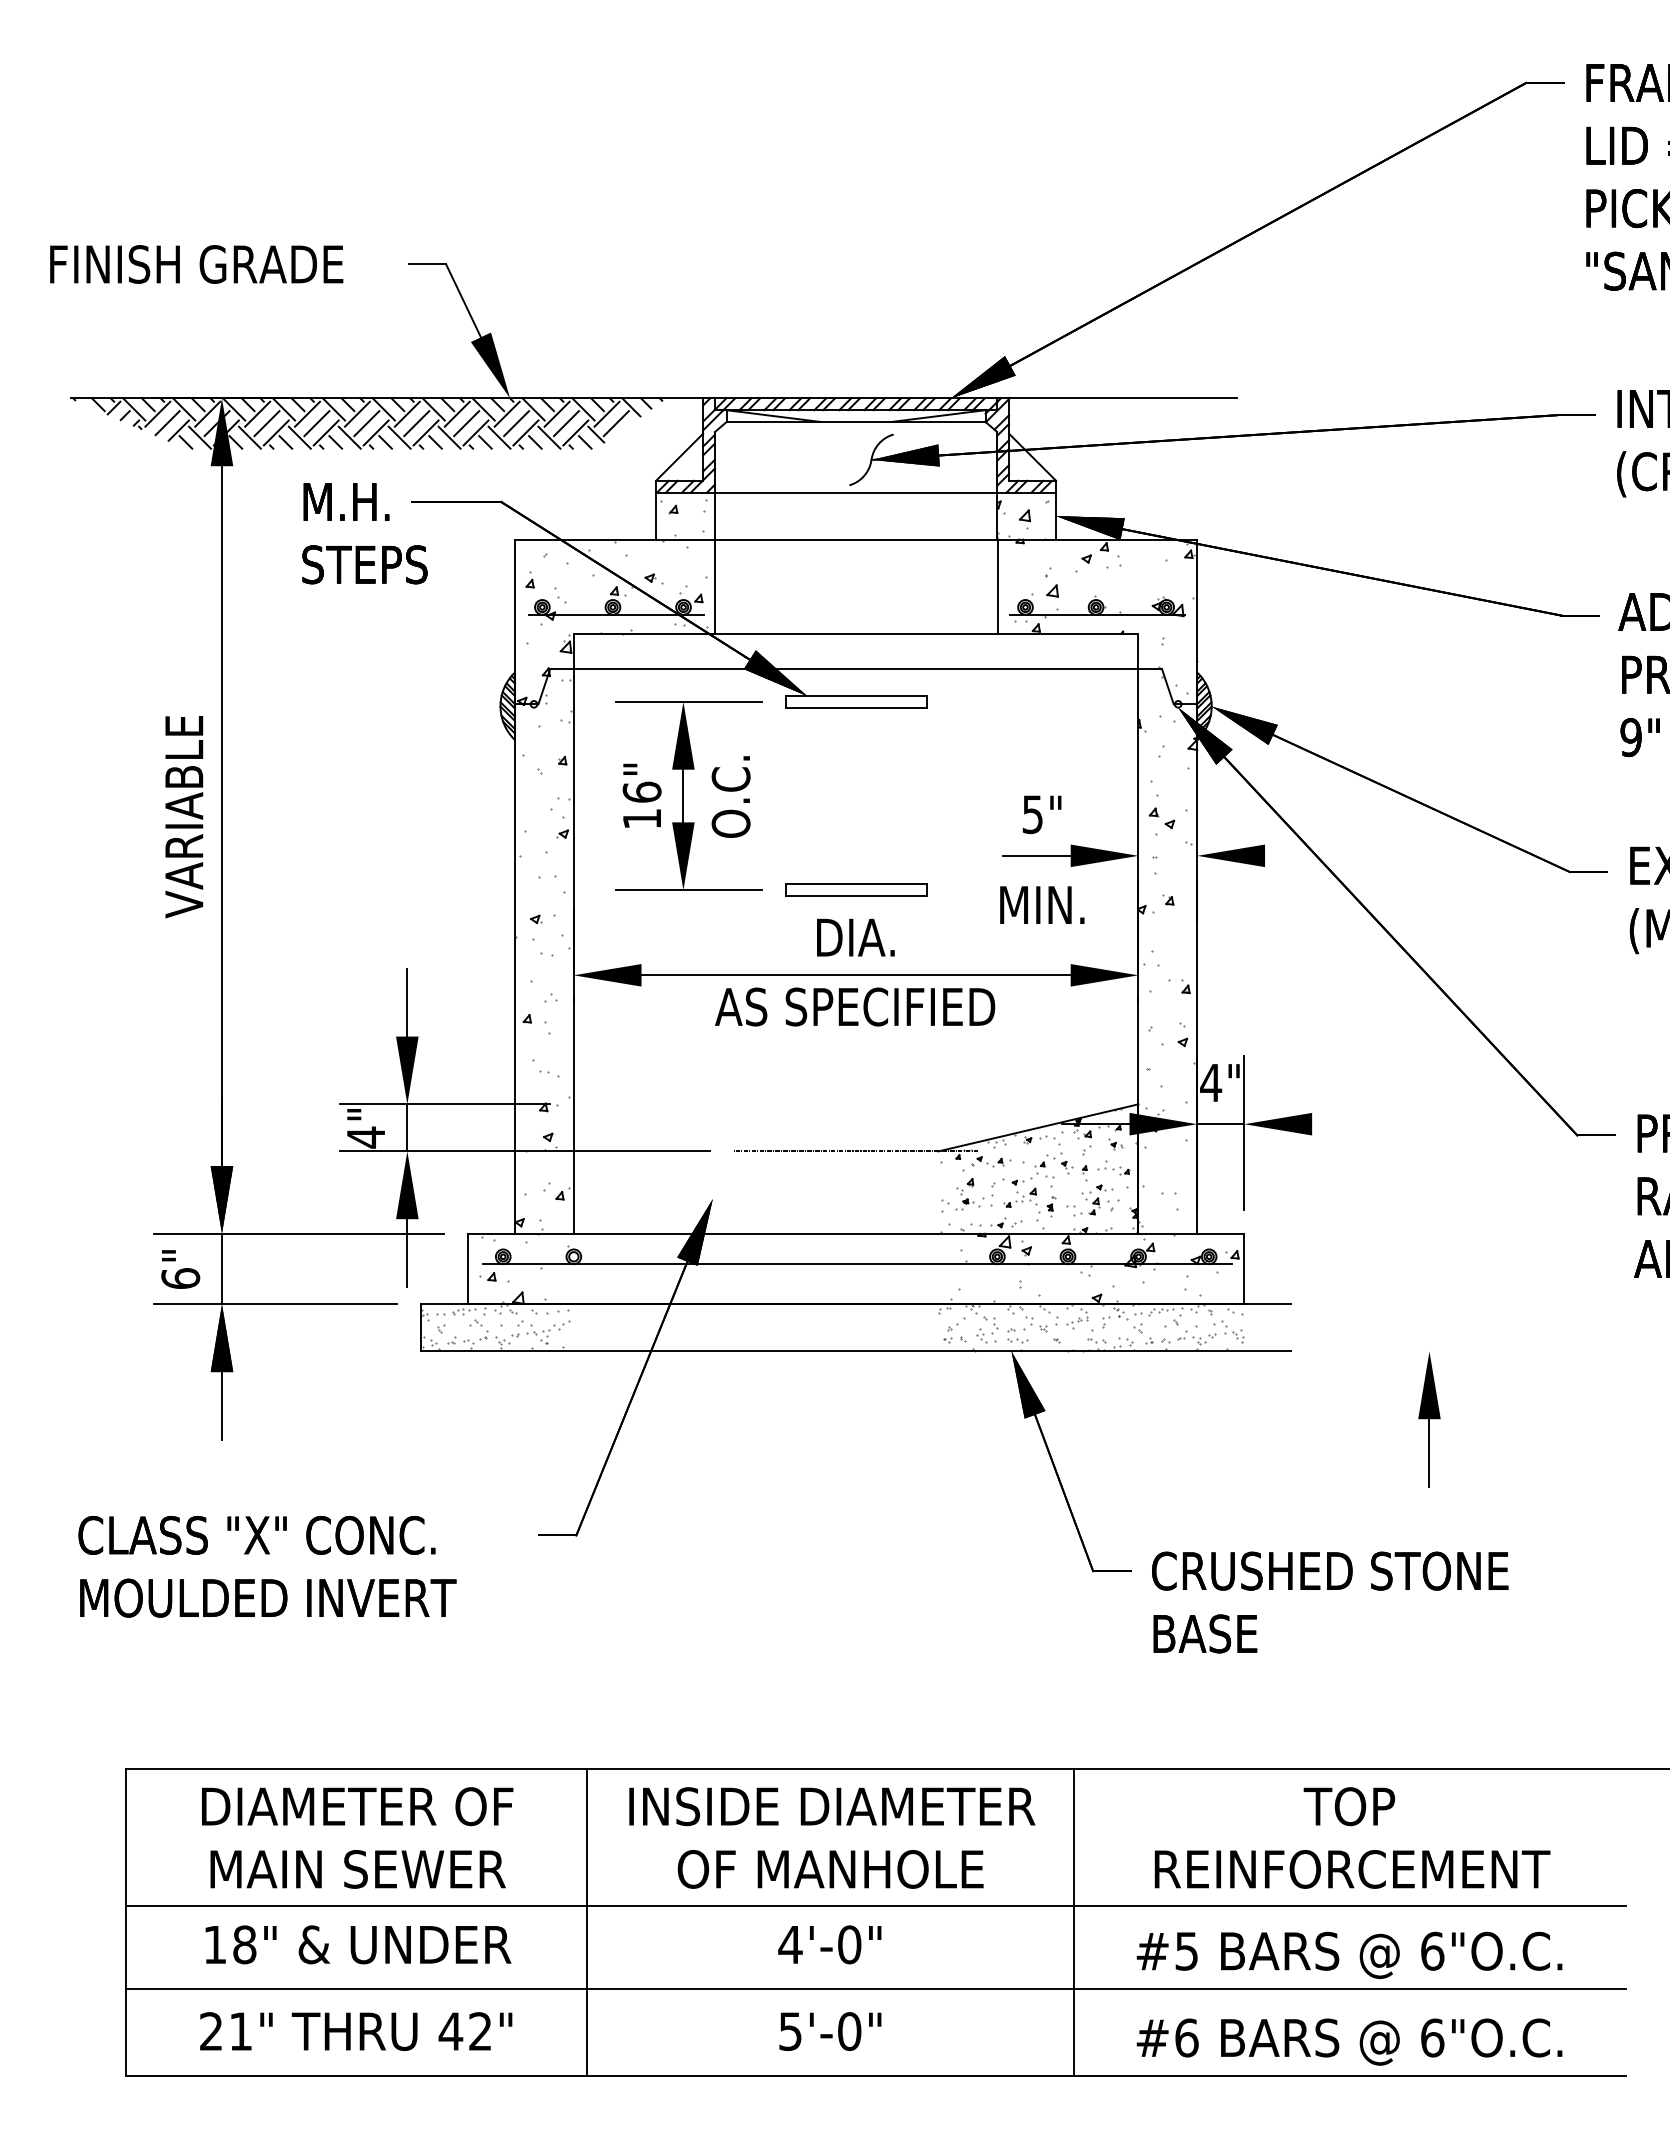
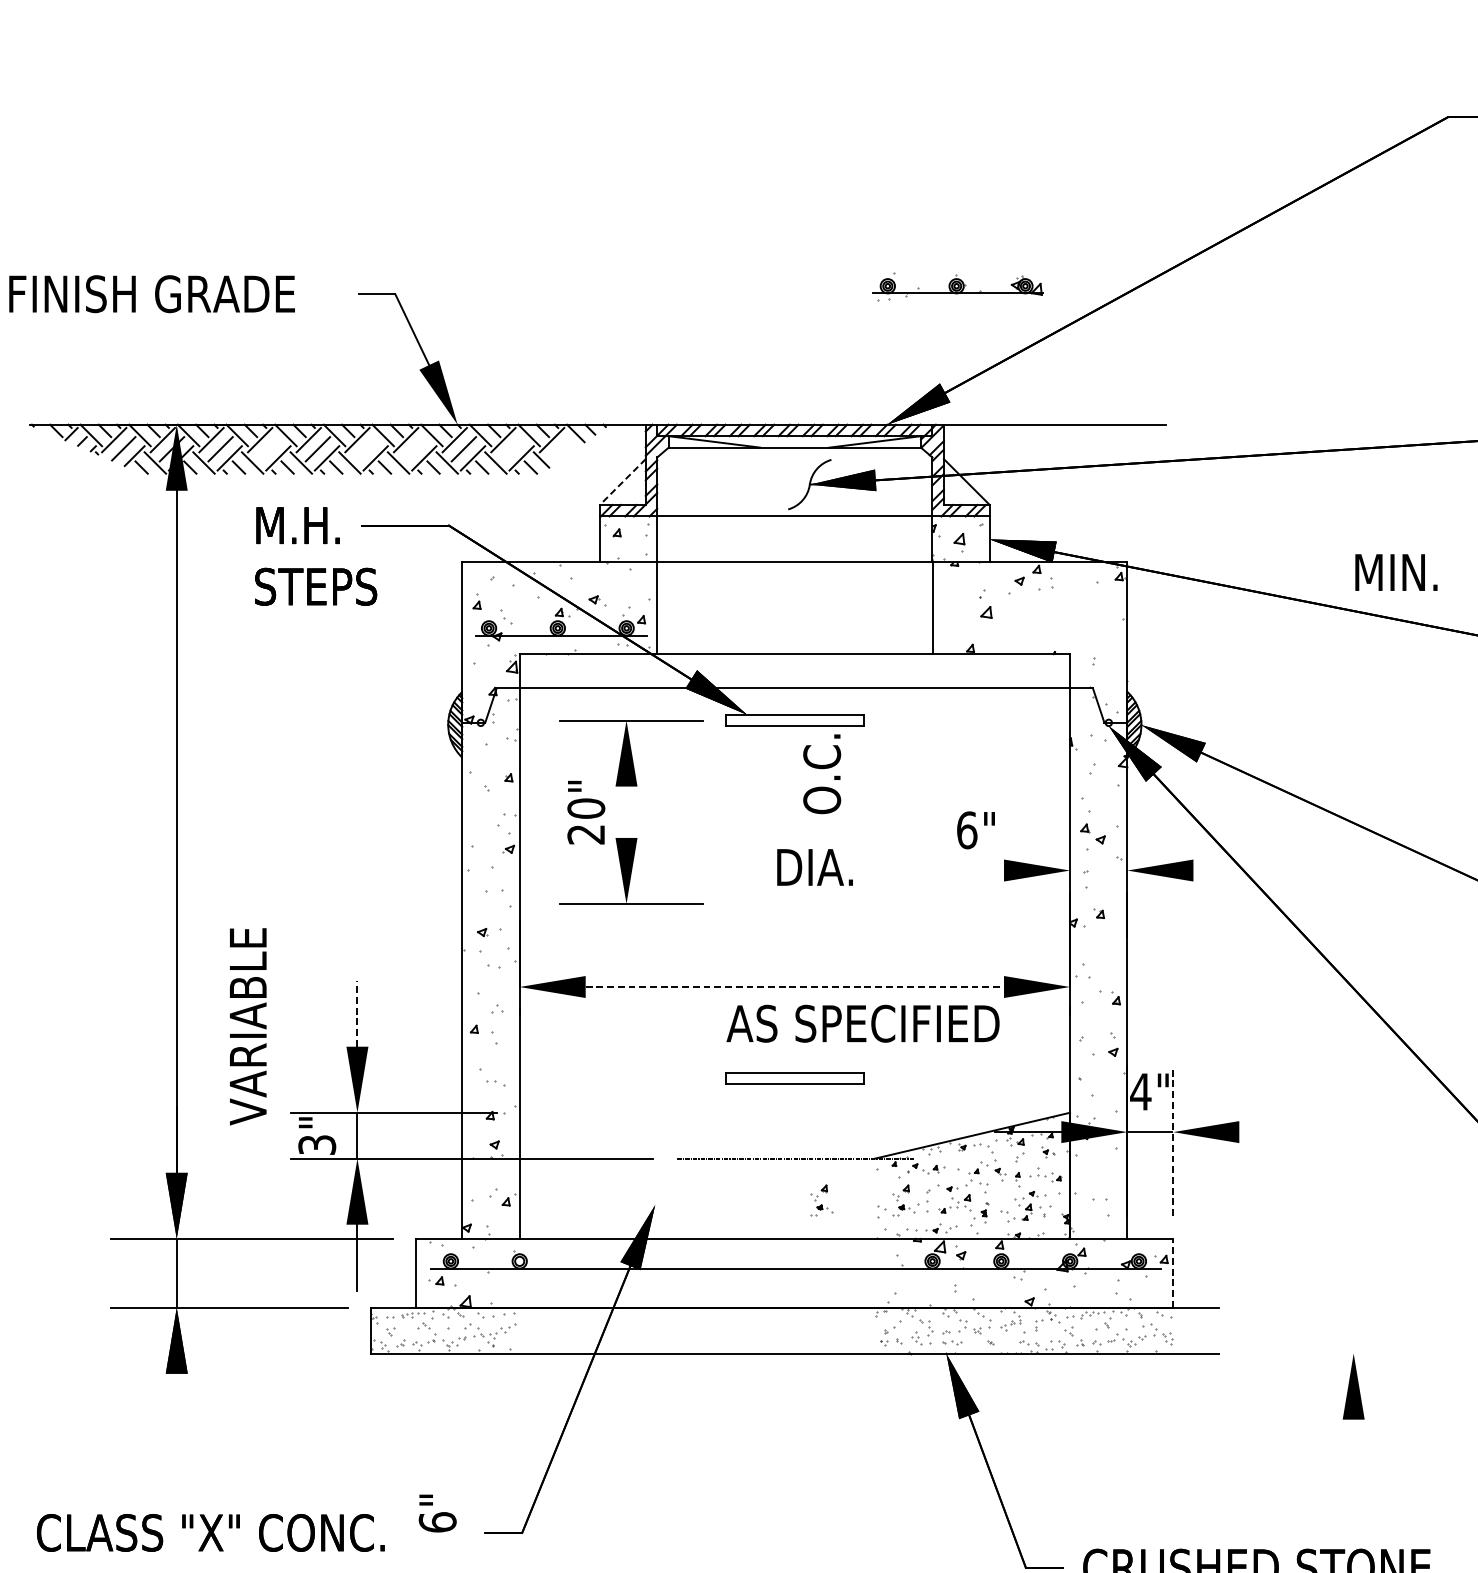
line: (316, 423) -> (268, 449), removed
line: (416, 423) -> (366, 449), removed
line: (466, 423) -> (415, 449), removed
line: (566, 423) -> (512, 449), removed
line: (615, 423) -> (560, 449), removed
line: (679, 457) -> (622, 482), solid -> dashed
part: (1097, 607) -> (958, 286), moved
line: (683, 795) -> (626, 811), removed
text: (730, 796) -> (821, 773), moved
text: (641, 805) -> (585, 821), 16" -> 20"
text: (1032, 814) -> (966, 830), 5" -> 6"
text: (184, 817) -> (248, 1027), moved
line: (1036, 855) -> (970, 870), removed
part: (856, 889) -> (795, 1077), moved
text: (1042, 904) -> (1396, 571), moved
text: (855, 937) -> (814, 867), moved
line: (856, 975) -> (795, 987), solid -> dashed
line: (407, 1002) -> (357, 1013), solid -> dashed
text: (855, 1006) -> (863, 1023), moved
line: (1244, 1133) -> (1173, 1141), solid -> dashed
text: (365, 1137) -> (316, 1145), 4" -> 3"
part: (883, 1194) -> (821, 1200), added
line: (1244, 1268) -> (1173, 1272), solid -> dashed
text: (180, 1269) -> (437, 1513), moved
line: (222, 1405) -> (177, 1406), removed
line: (1429, 1452) -> (1353, 1452), removed

